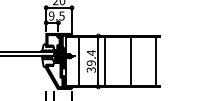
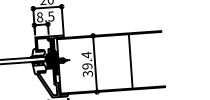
text: (51, 15) -> (39, 16), 9.5 -> 8.5
line: (79, 61) -> (74, 65), removed
line: (104, 61) -> (101, 63), removed
line: (156, 61) -> (159, 59), removed

